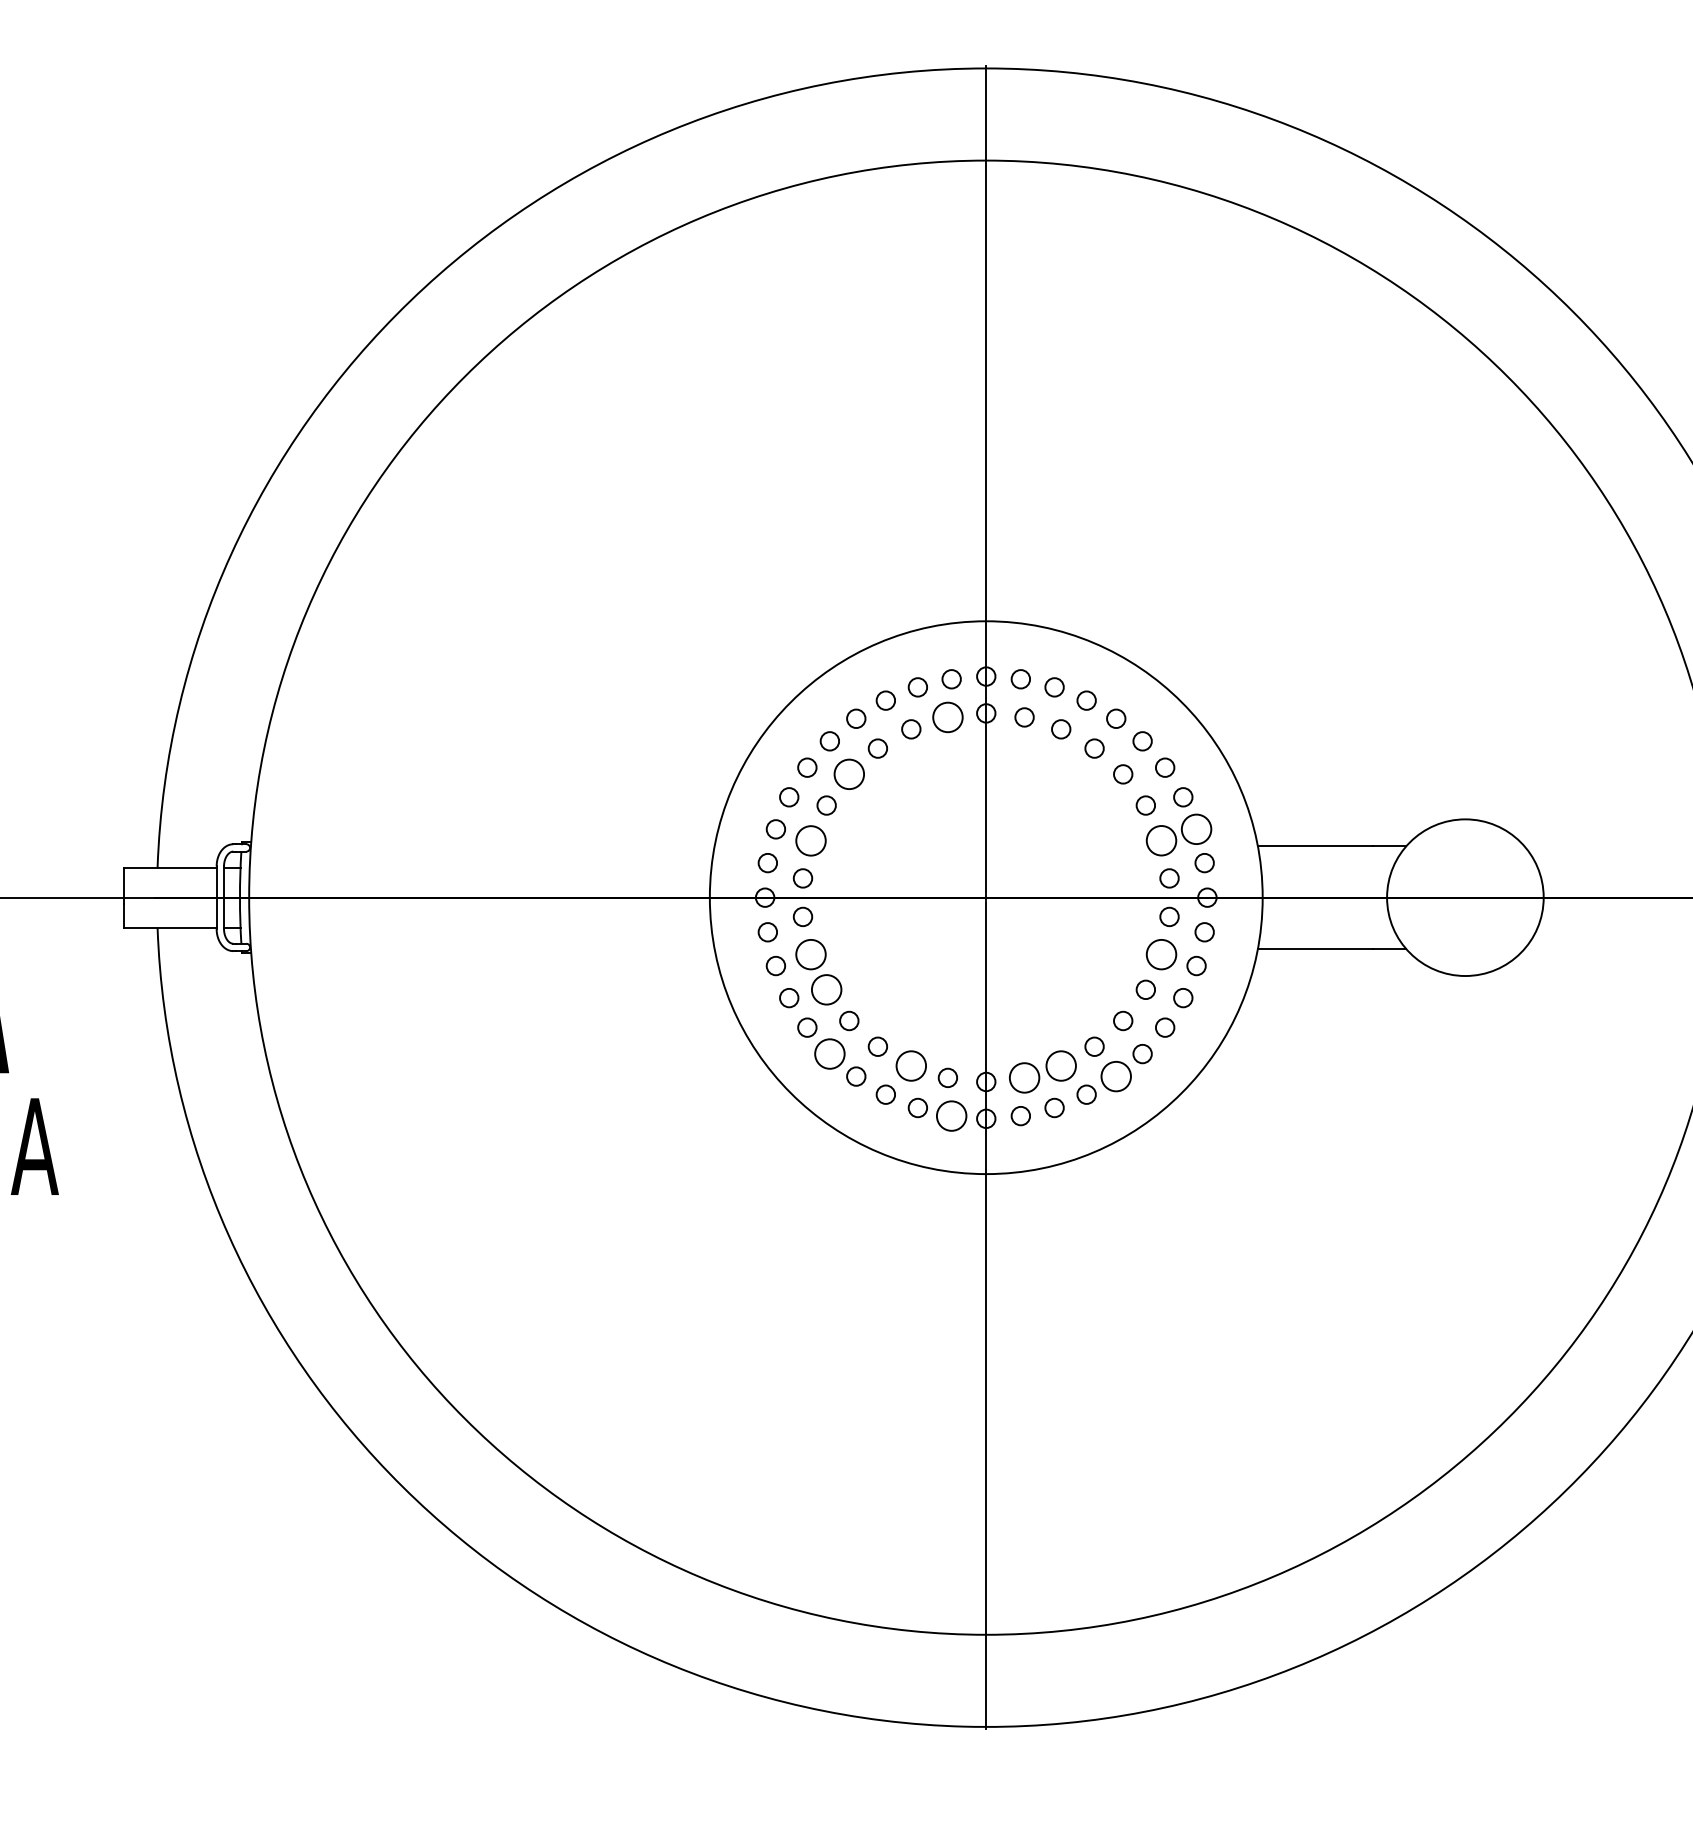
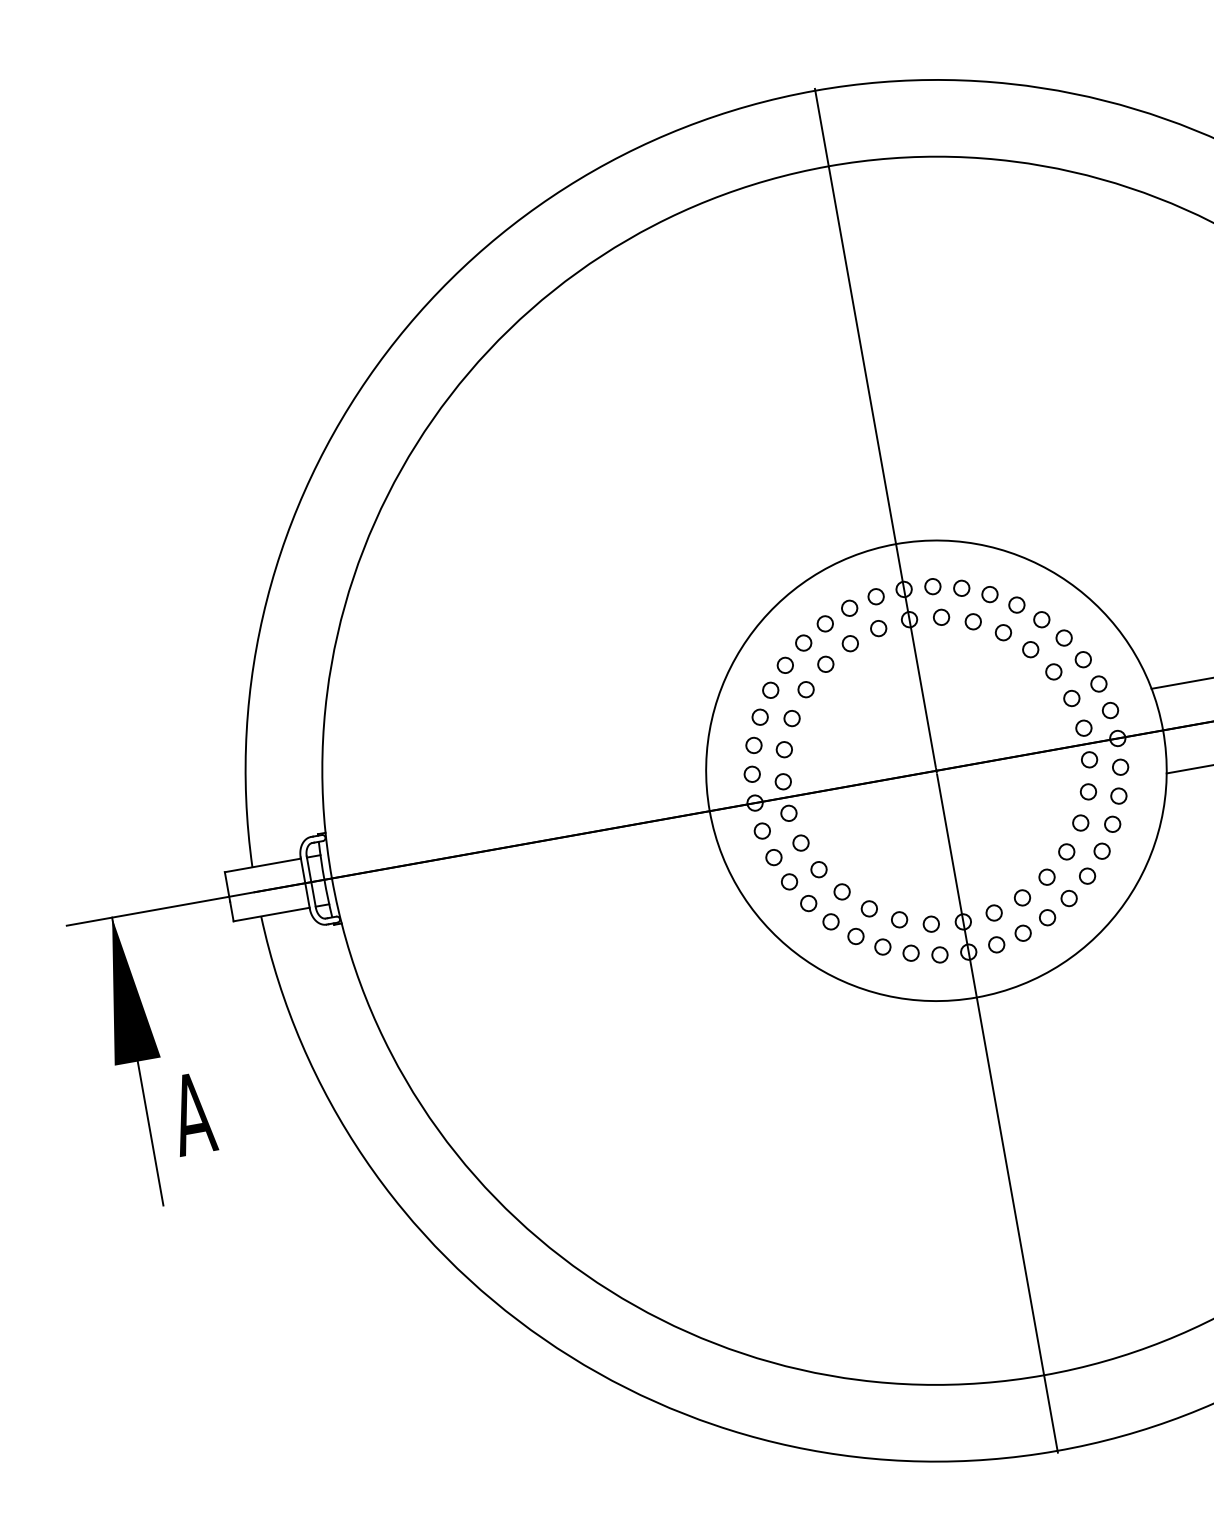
circle: (947, 717) -> (878, 628), size x0.62
circle: (849, 774) -> (806, 689), size x0.62
circle: (1196, 829) -> (1098, 684), size x0.62
circle: (810, 840) -> (783, 749), size x0.62
circle: (1161, 840) -> (1071, 698), size x0.62
circle: (810, 954) -> (800, 843), size x0.62
circle: (1161, 954) -> (1088, 791), size x0.62
circle: (826, 989) -> (818, 869), size x0.62
circle: (829, 1053) -> (830, 921), size x0.62
circle: (911, 1065) -> (899, 919), size x0.62
circle: (1061, 1065) -> (1022, 897), size x0.62
circle: (1116, 1076) -> (1069, 898), size x0.62
circle: (1024, 1077) -> (994, 912), size x0.62
circle: (951, 1115) -> (939, 954), size x0.62

